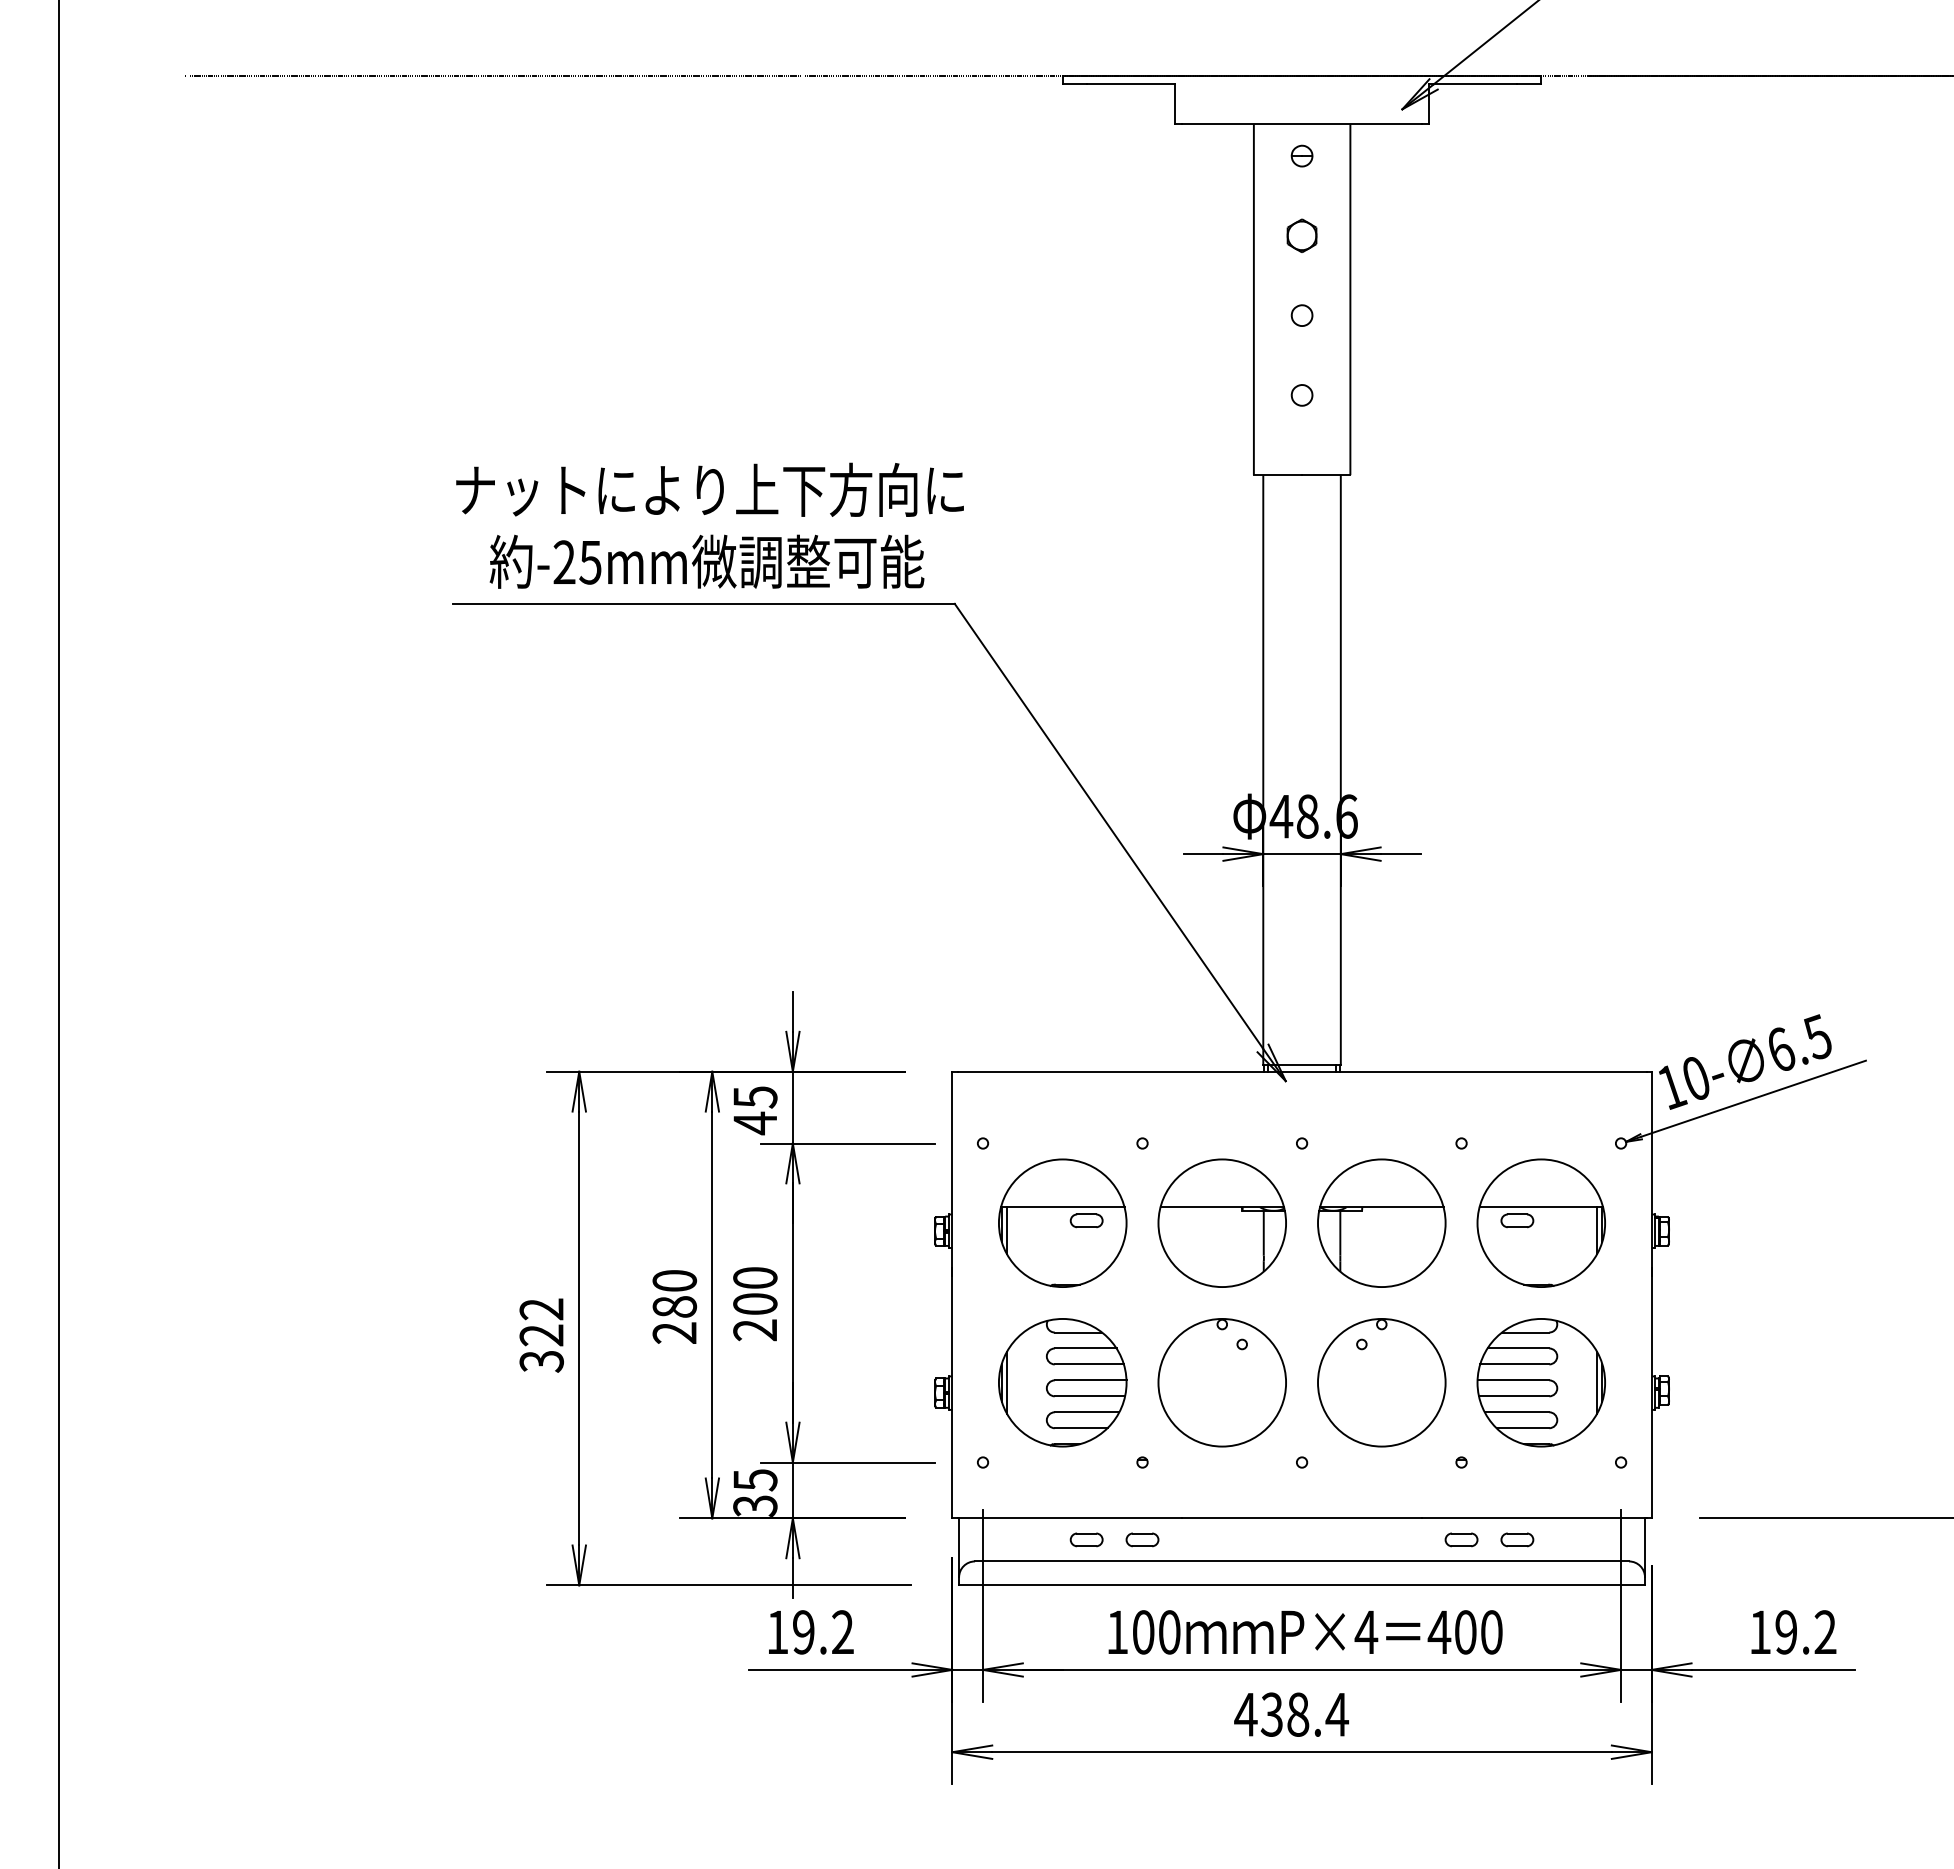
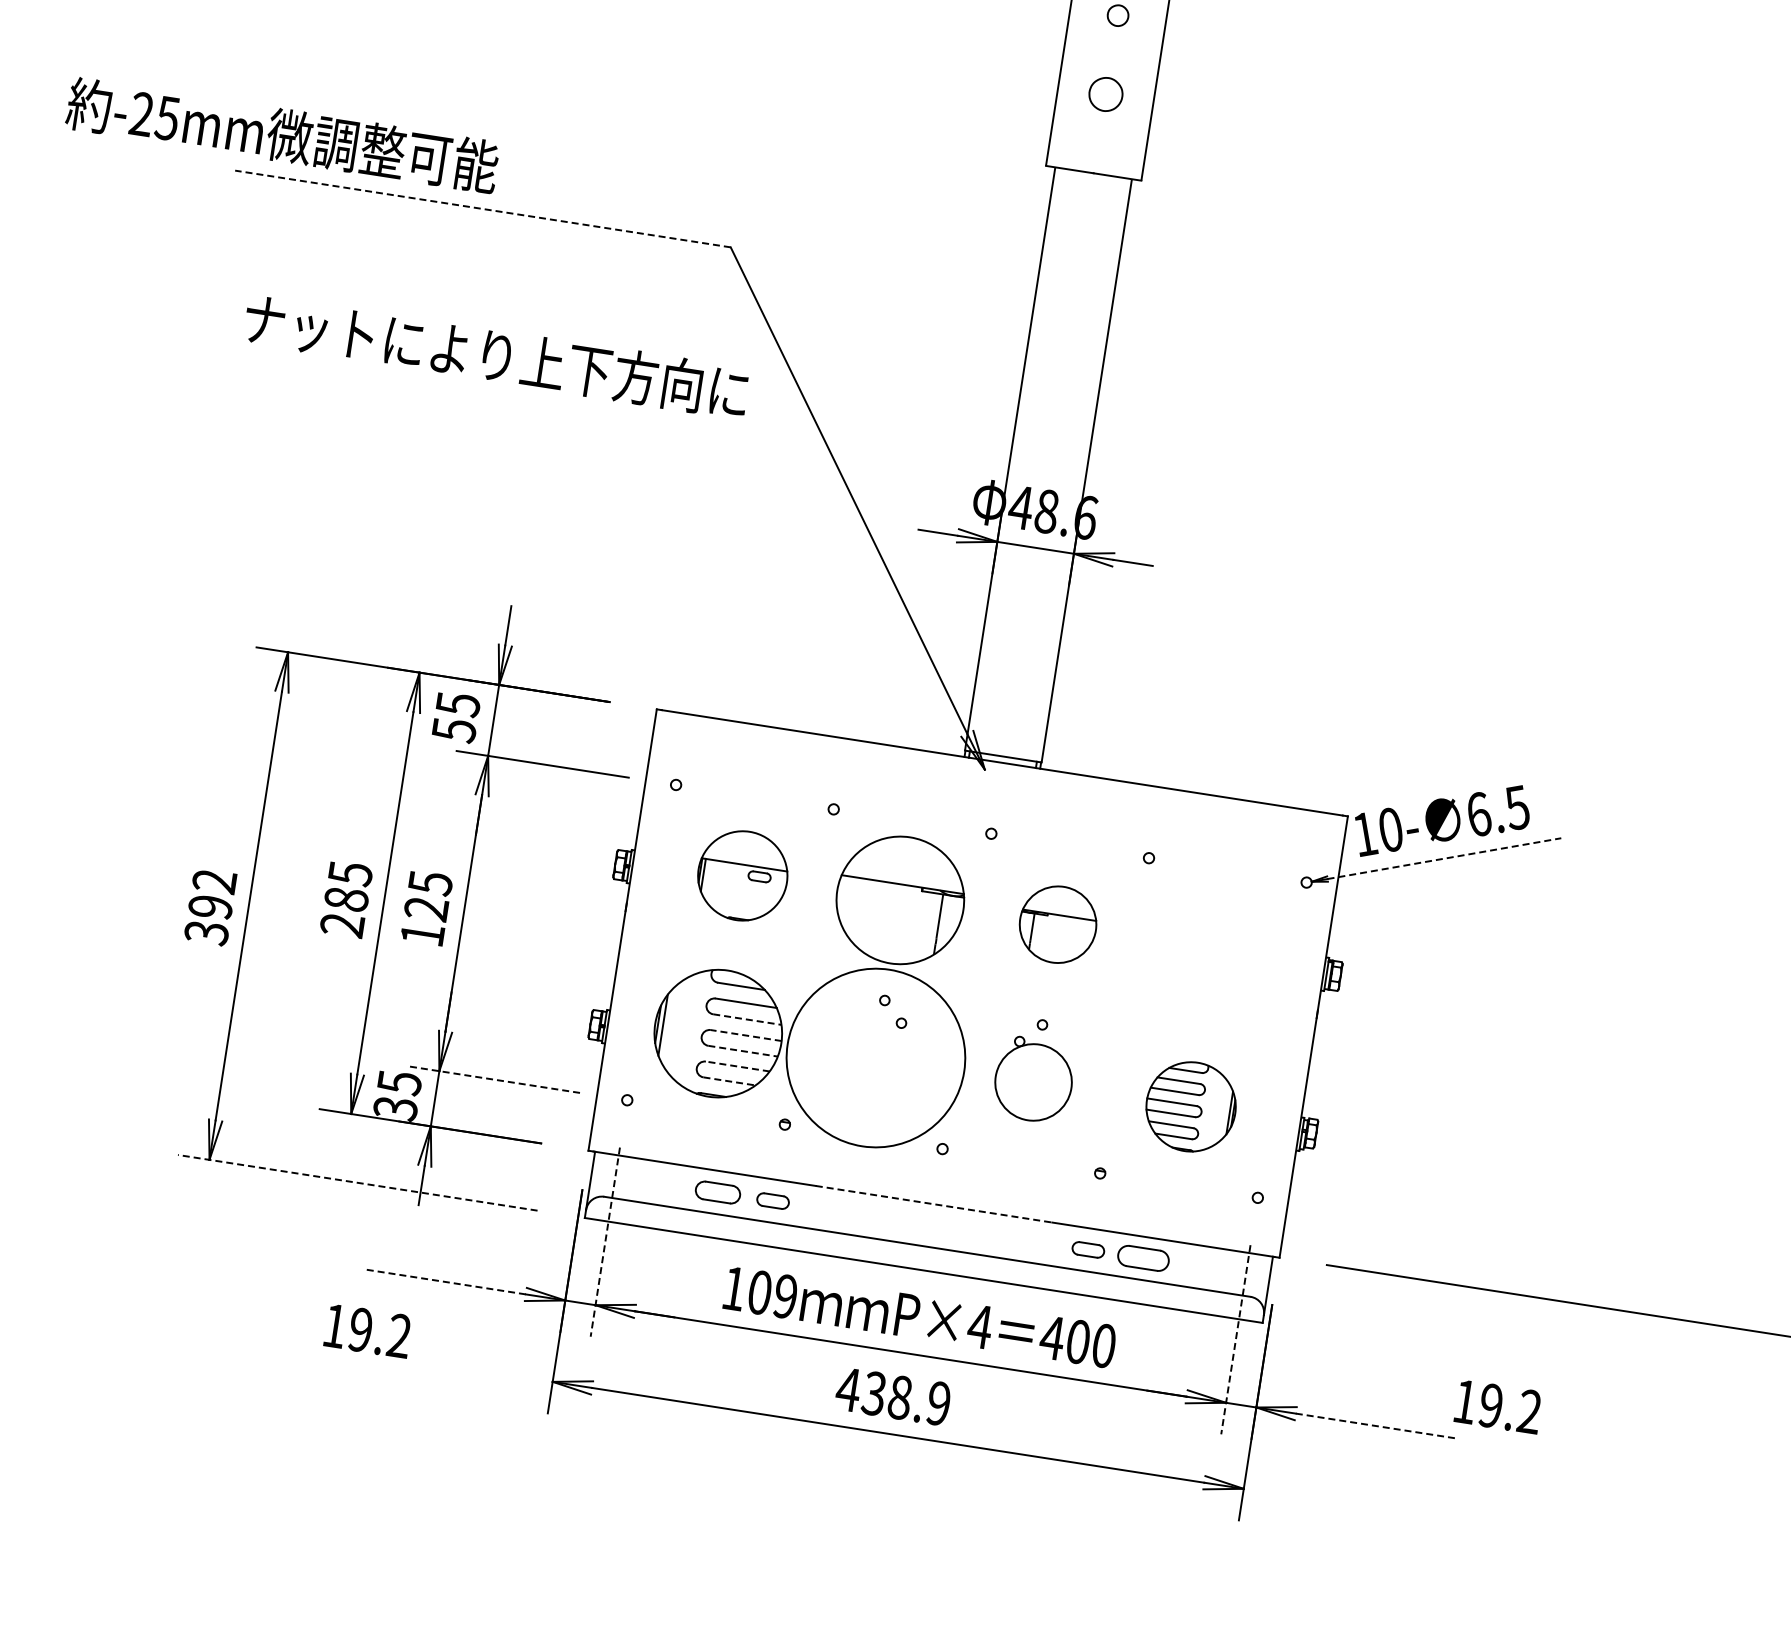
part: (1301, 395) -> (1105, 94), size x1.6
text: (709, 489) -> (496, 355), moved
text: (706, 561) -> (282, 135), moved
line: (704, 603) -> (483, 208), solid -> dashed
line: (1753, 1098) -> (1444, 858), solid -> dashed
text: (755, 1123) -> (454, 730), 45 -> 55
part: (1062, 1222) -> (742, 875), size x0.7
part: (1381, 1222) -> (1057, 924), size x0.6
part: (1540, 1222) -> (1214, 948), removed
text: (674, 1281) -> (350, 874), 280 -> 285
text: (755, 1304) -> (426, 909), 200 -> 125
text: (541, 1335) -> (210, 907), 322 -> 392
line: (1089, 1364) -> (747, 1019), solid -> dashed
line: (1090, 1380) -> (746, 1035), solid -> dashed
circle: (1222, 1382) -> (876, 1057), size x1.4
circle: (1381, 1382) -> (1033, 1082), size x0.6
part: (1540, 1382) -> (1190, 1106), size x0.7
line: (1090, 1396) -> (743, 1051), solid -> dashed
line: (1086, 1412) -> (737, 1066), solid -> dashed
line: (1081, 1428) -> (729, 1081), solid -> dashed
line: (847, 1462) -> (493, 1079), solid -> dashed
line: (1302, 1518) -> (934, 1204), solid -> dashed
part: (1086, 1539) -> (717, 1192), size x1.4
part: (1517, 1539) -> (1143, 1258), size x1.6
line: (729, 1585) -> (357, 1182), solid -> dashed
line: (983, 1606) -> (605, 1242), solid -> dashed
line: (1621, 1606) -> (1236, 1340), solid -> dashed
text: (811, 1632) -> (368, 1331), moved
text: (1169, 1632) -> (785, 1296), 100 -> 109
text: (1793, 1632) -> (1498, 1407), moved
line: (830, 1669) -> (444, 1281), solid -> dashed
line: (1773, 1669) -> (1376, 1425), solid -> dashed
text: (1337, 1714) -> (939, 1403), 438.4 -> 438.9

